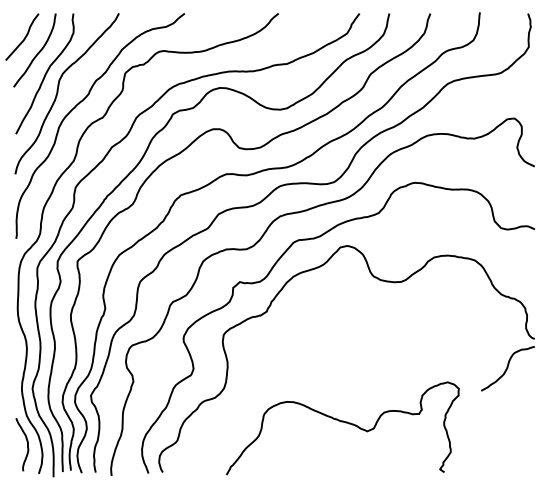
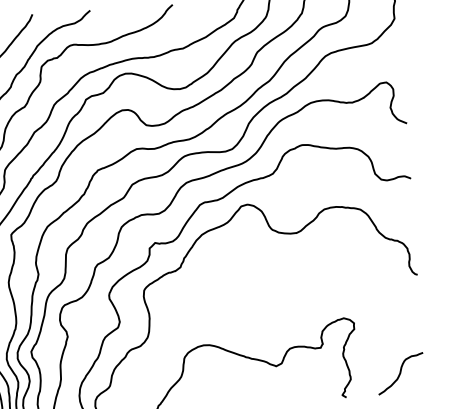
curve: (507, 368) -> (400, 373), moved

